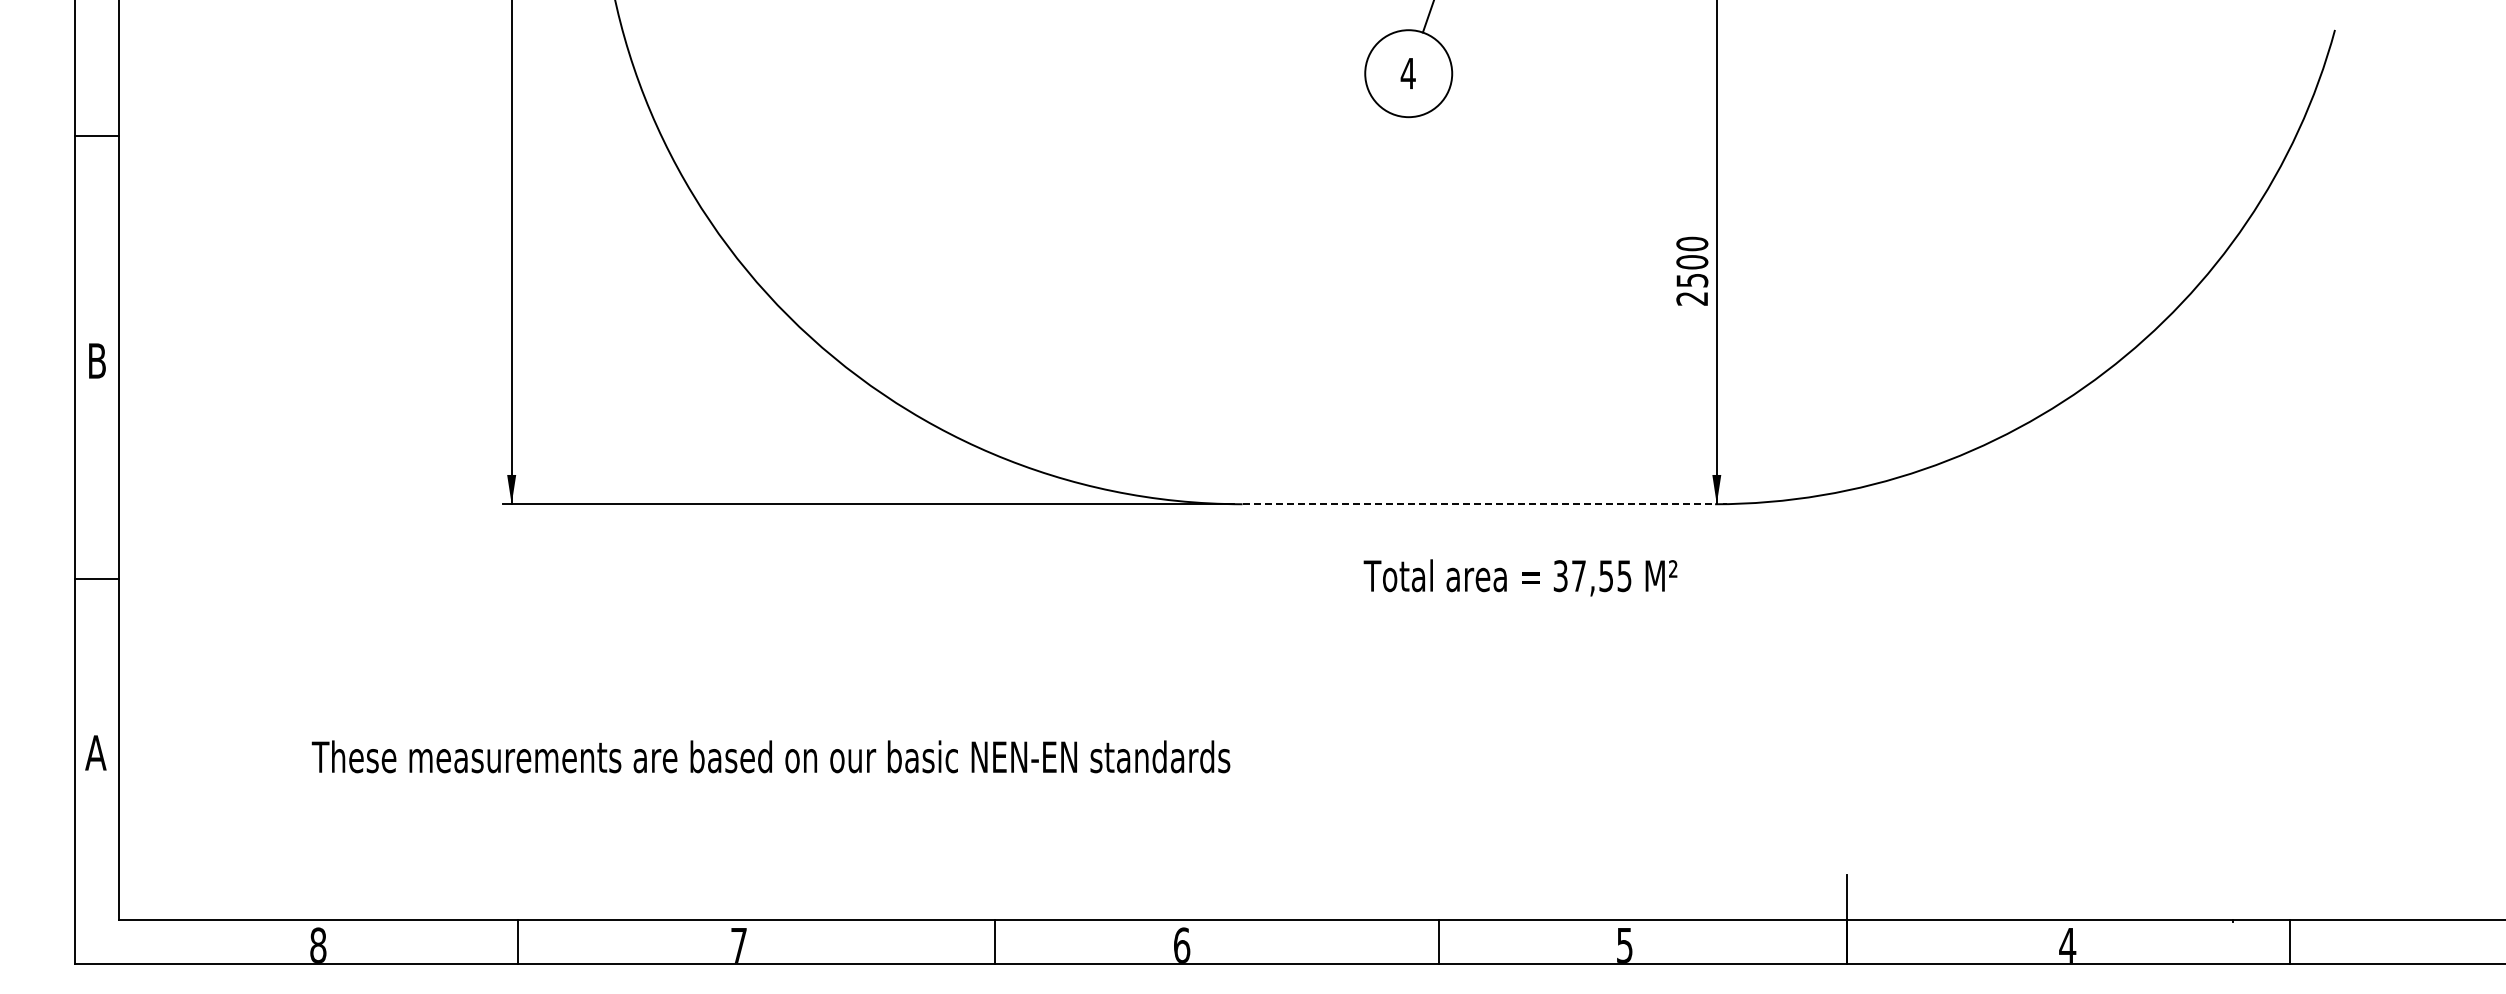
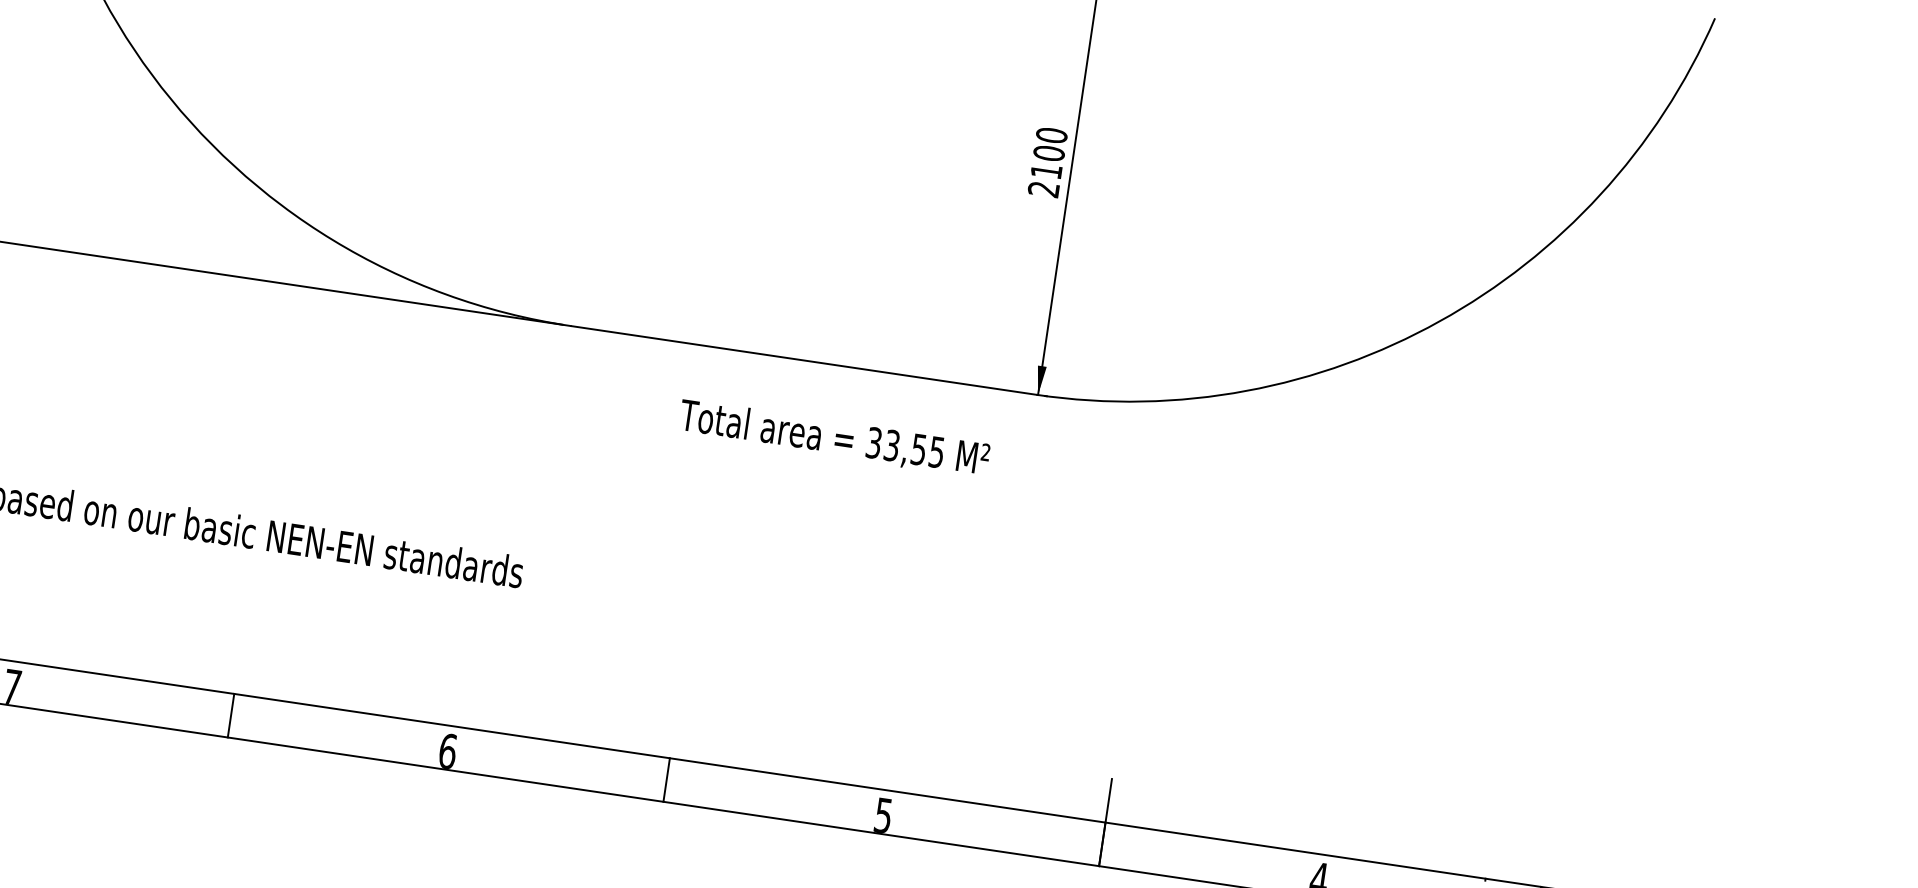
text: (1692, 280) -> (1046, 171), 2500 -> 2100
line: (1479, 504) -> (804, 360), dashed -> solid
text: (1578, 576) -> (891, 446), 37,55 -> 33,55
line: (994, 941) -> (230, 715), moved
line: (1438, 941) -> (666, 779), moved

